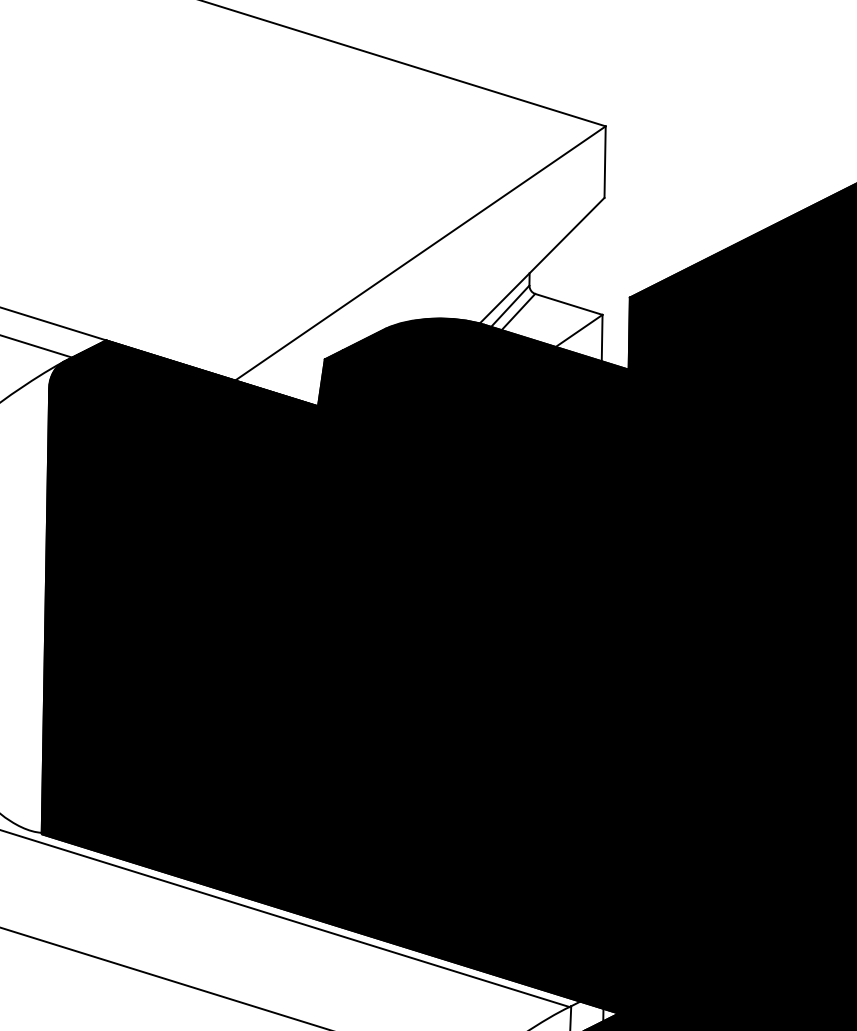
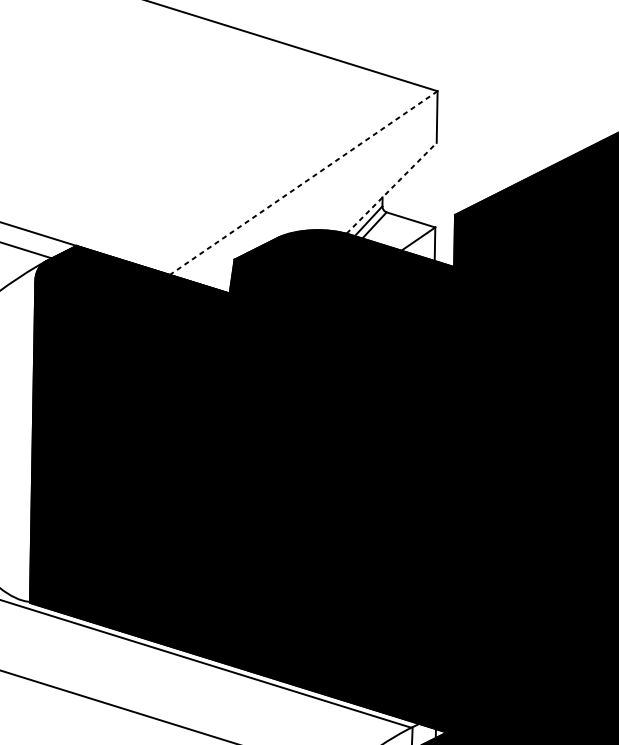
line: (420, 253) -> (303, 183), solid -> dashed
line: (542, 260) -> (391, 188), solid -> dashed

